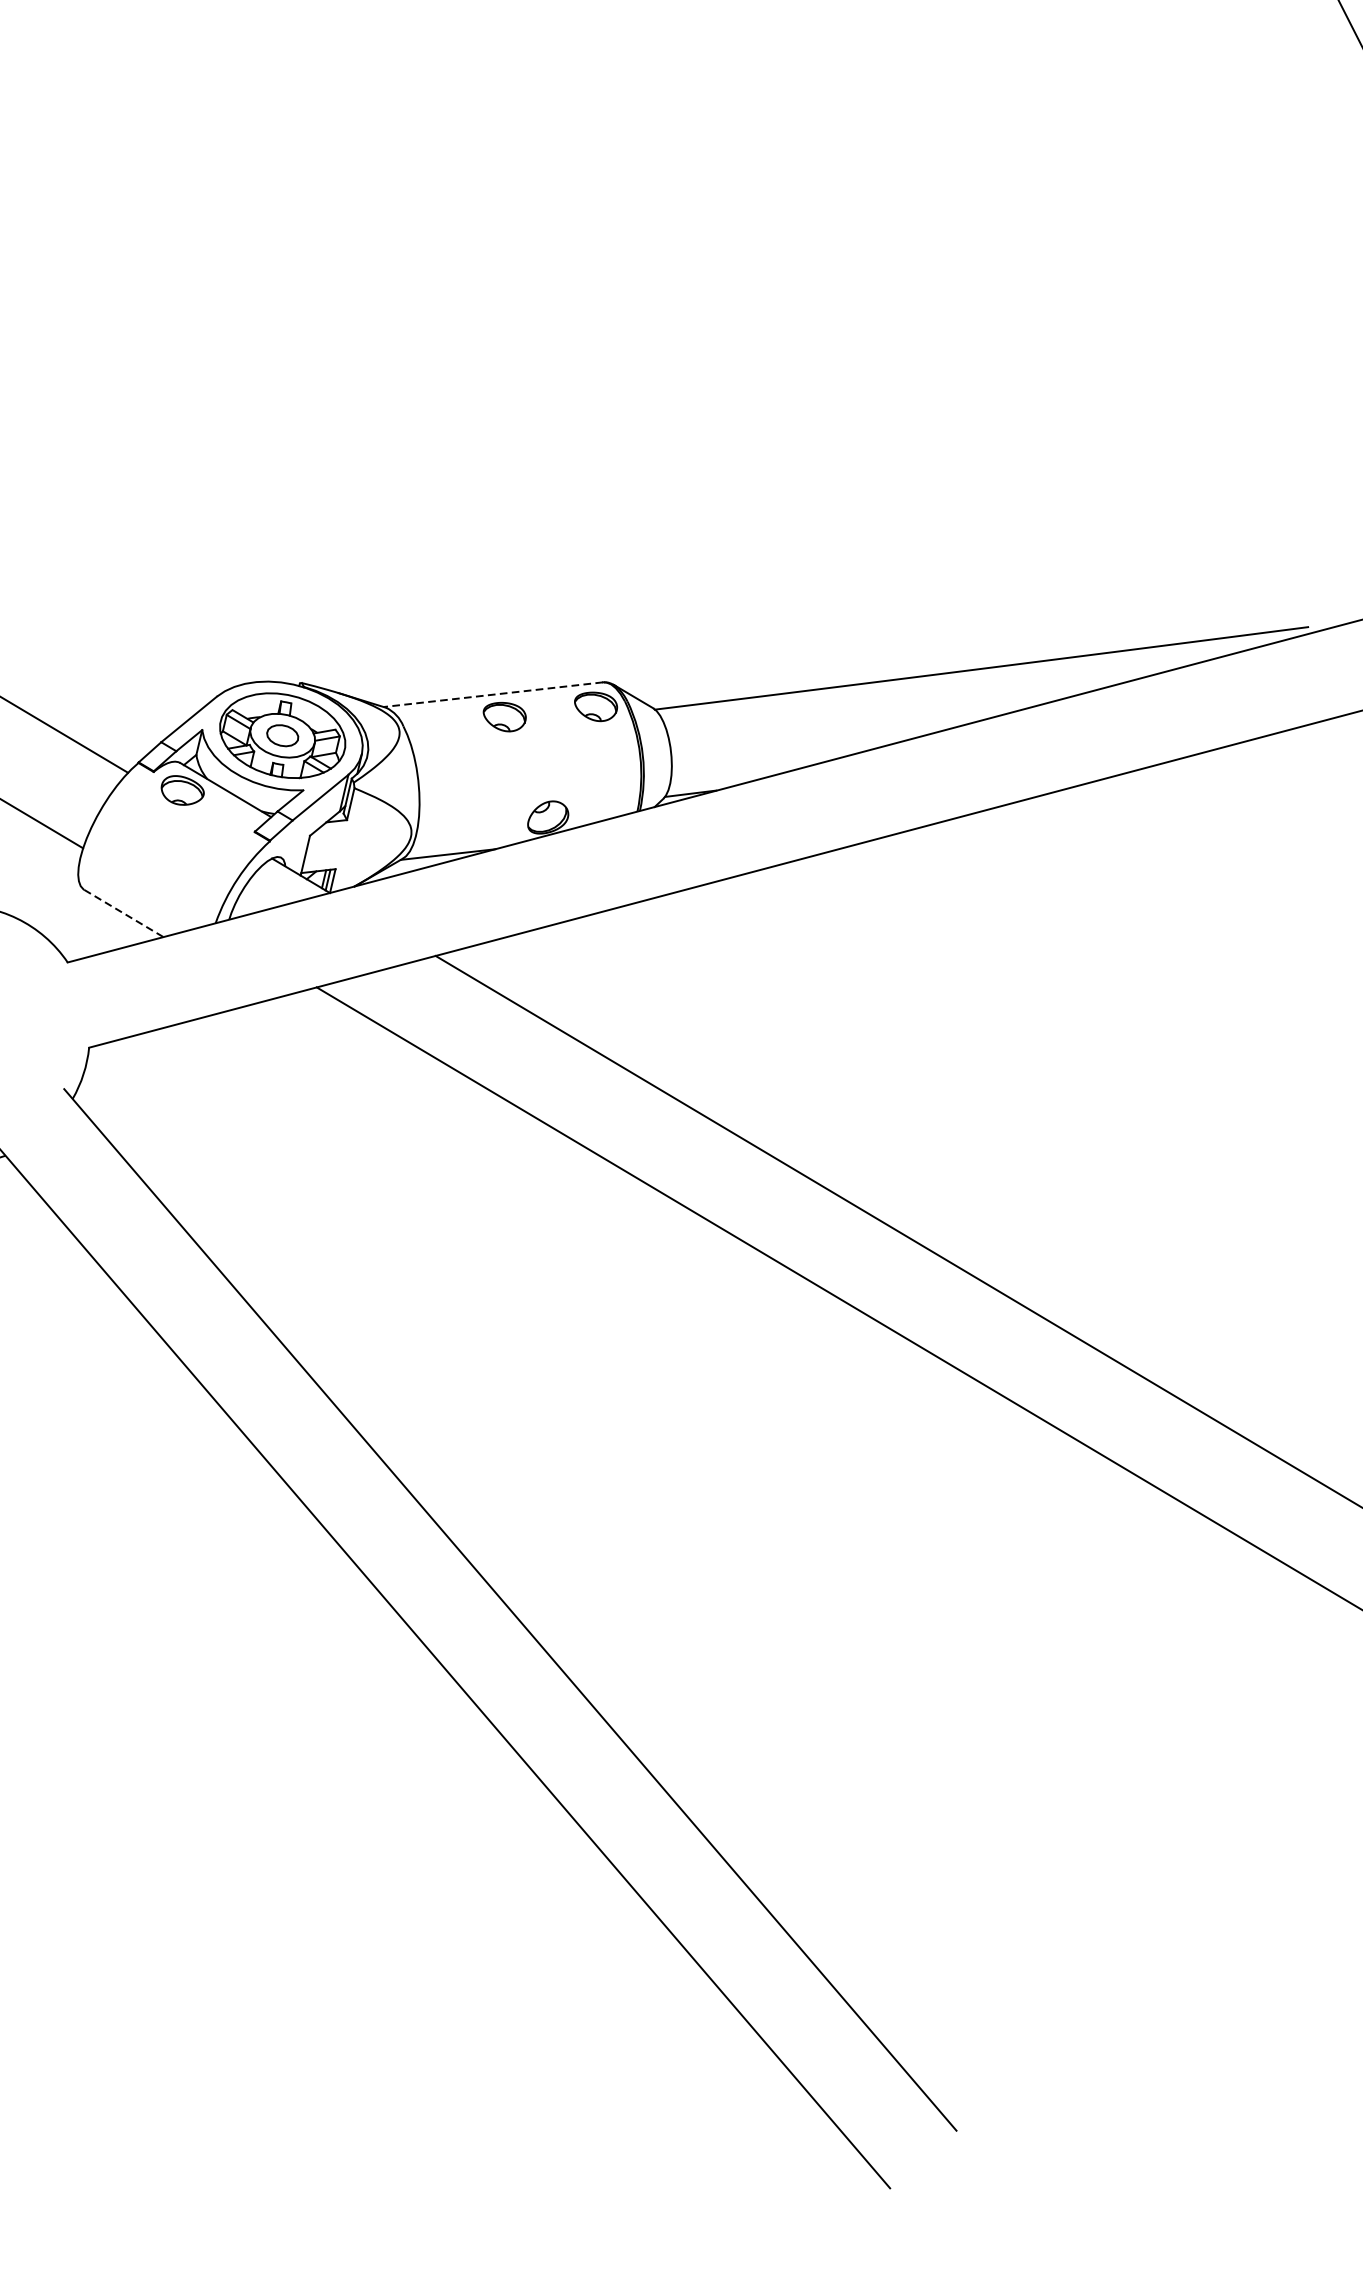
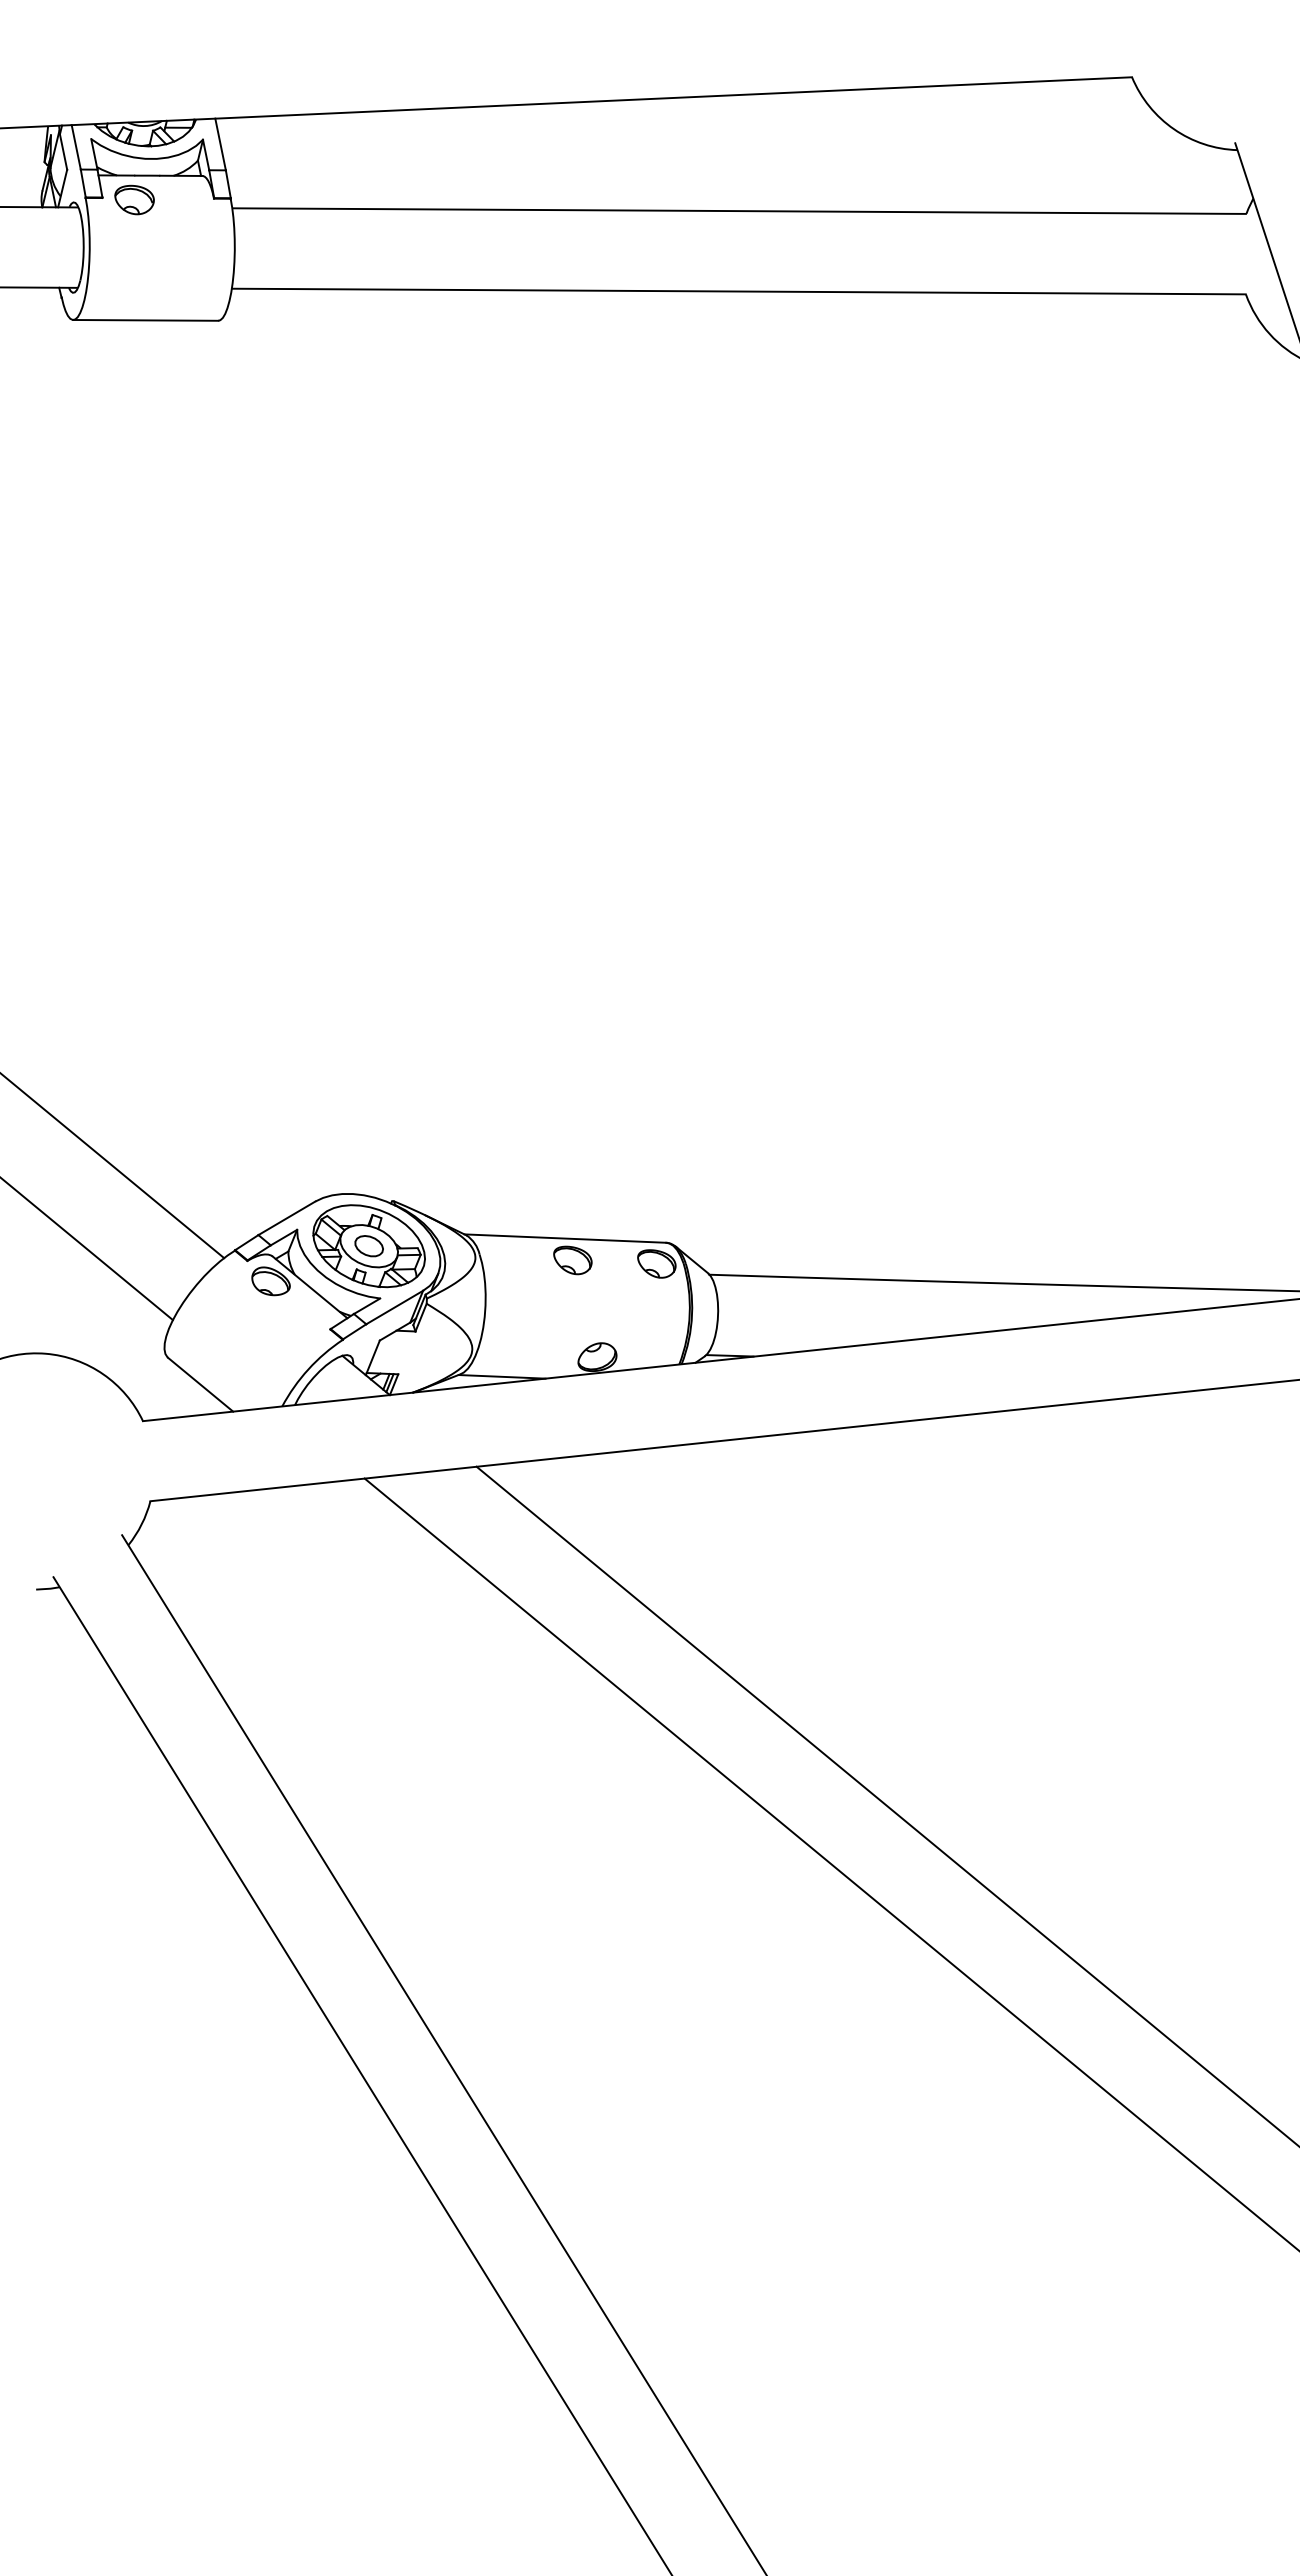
line: (493, 694) -> (565, 1238), dashed -> solid
line: (124, 914) -> (201, 1385), dashed -> solid

